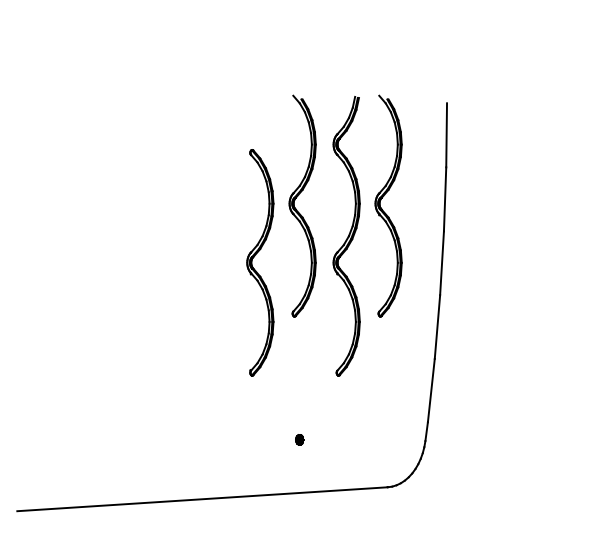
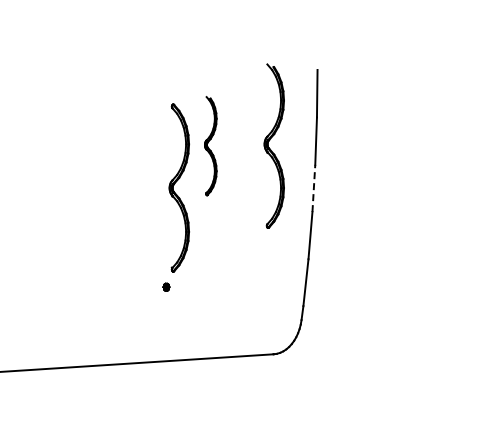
part: (302, 205) -> (210, 145), size x0.6
part: (345, 236) -> (242, 168), removed
line: (441, 263) -> (313, 188), solid -> dashed
part: (299, 438) -> (166, 286), moved

